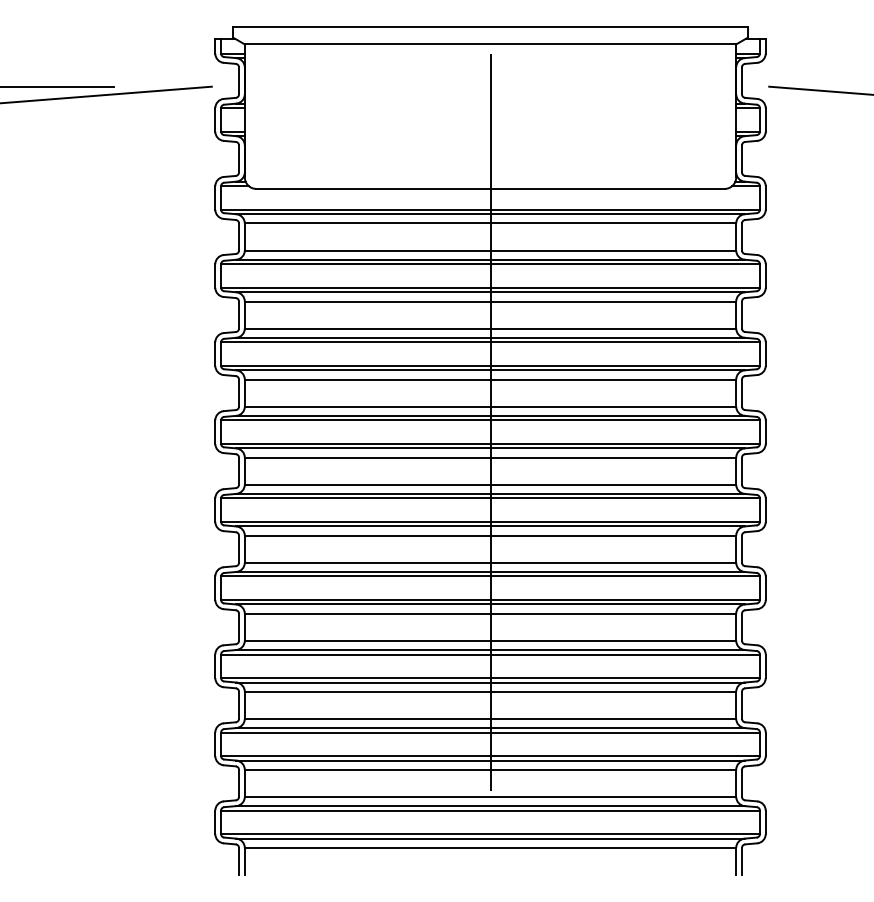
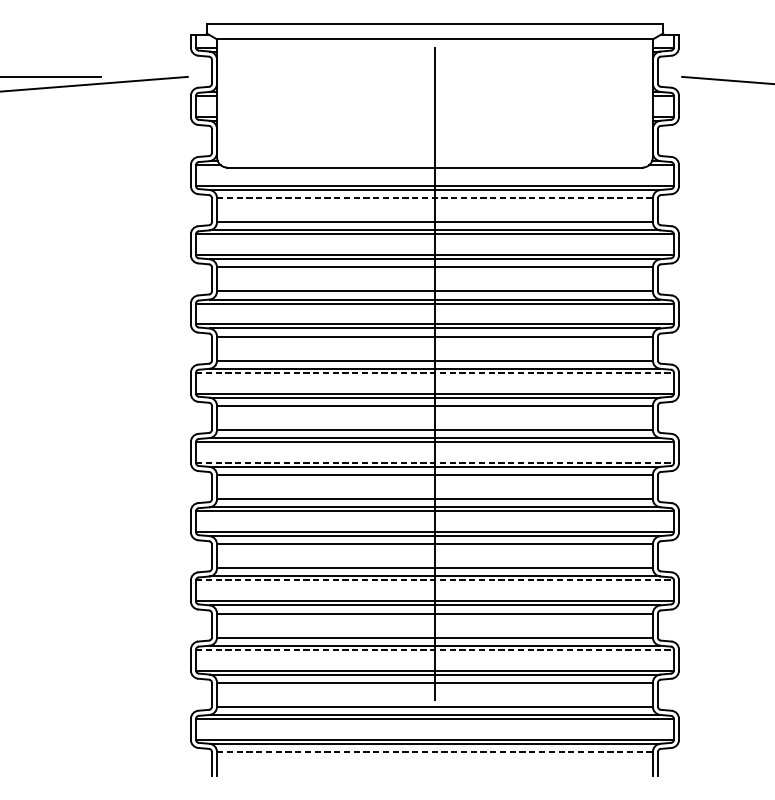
line: (490, 223) -> (434, 198), solid -> dashed
line: (491, 420) -> (435, 372), solid -> dashed
line: (491, 521) -> (435, 462), solid -> dashed
line: (491, 654) -> (435, 580), solid -> dashed
line: (491, 732) -> (435, 649), solid -> dashed
line: (490, 847) -> (434, 751), solid -> dashed

